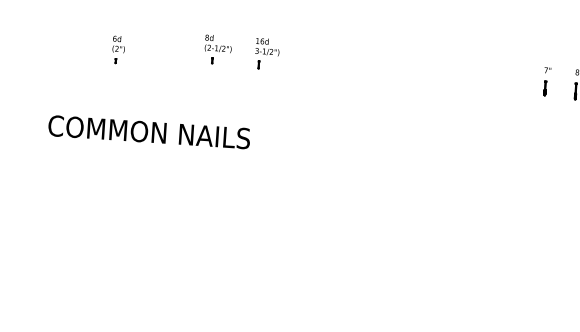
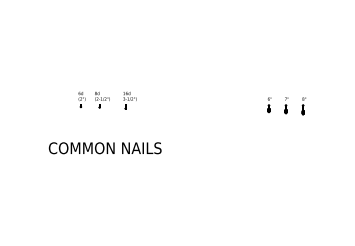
part: (117, 49) -> (81, 99), moved
part: (516, 79) -> (269, 105), added
text: (148, 132) -> (104, 148), moved

